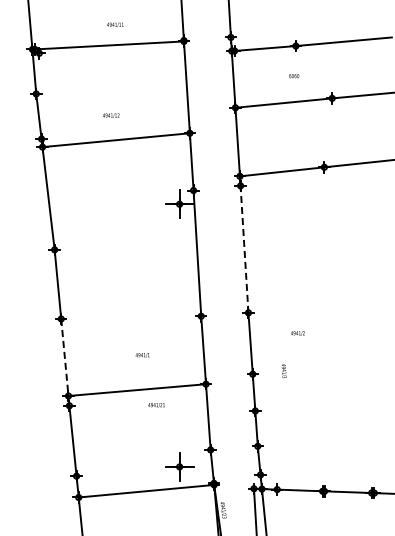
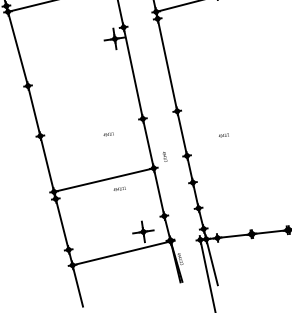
line: (244, 249) -> (167, 65), dashed -> solid
text: (297, 333) -> (223, 135), moved
text: (142, 355) -> (108, 134), moved
line: (64, 357) -> (46, 164), dashed -> solid
text: (283, 371) -> (164, 157), moved

